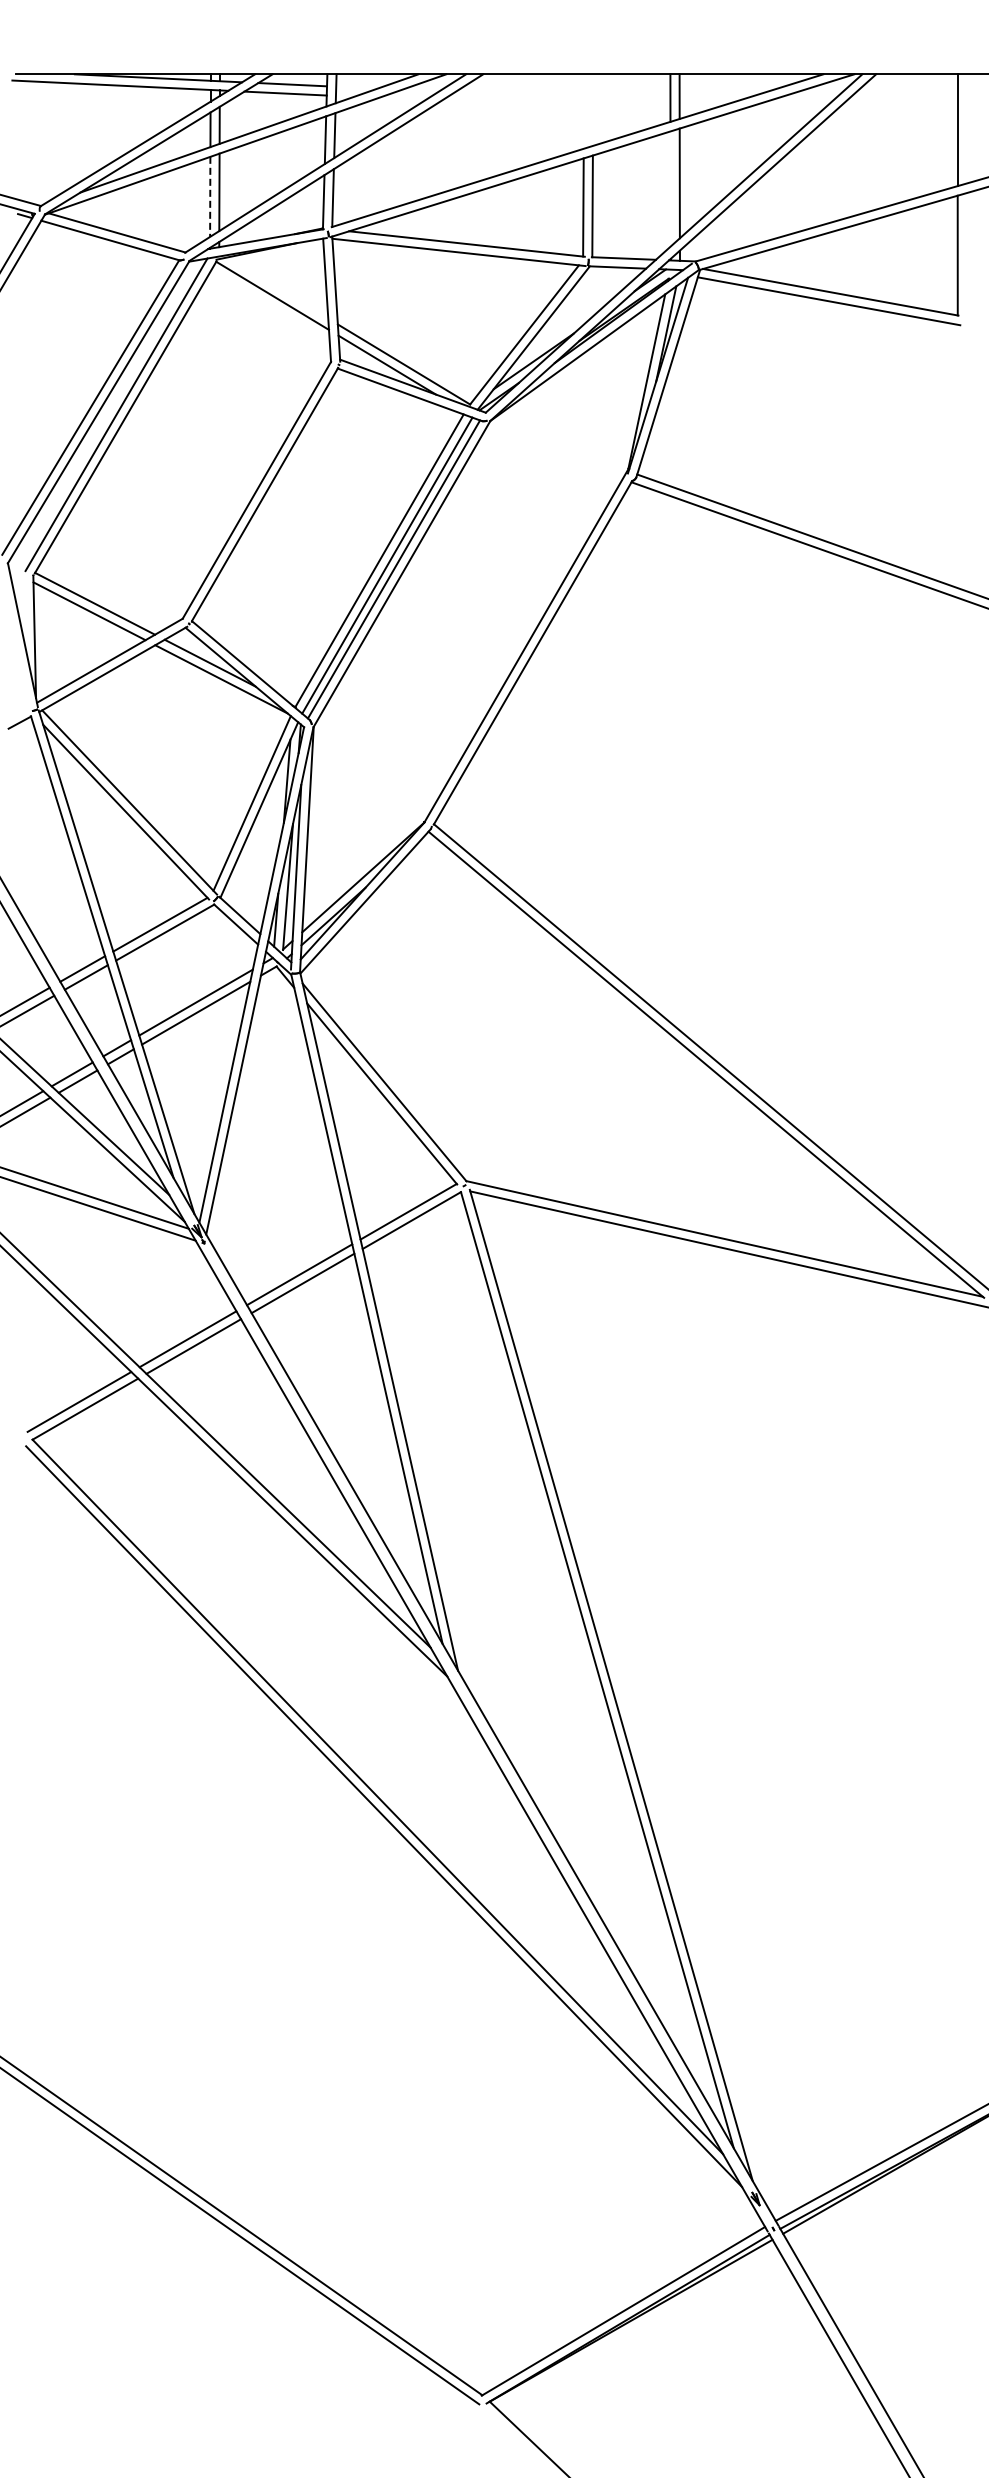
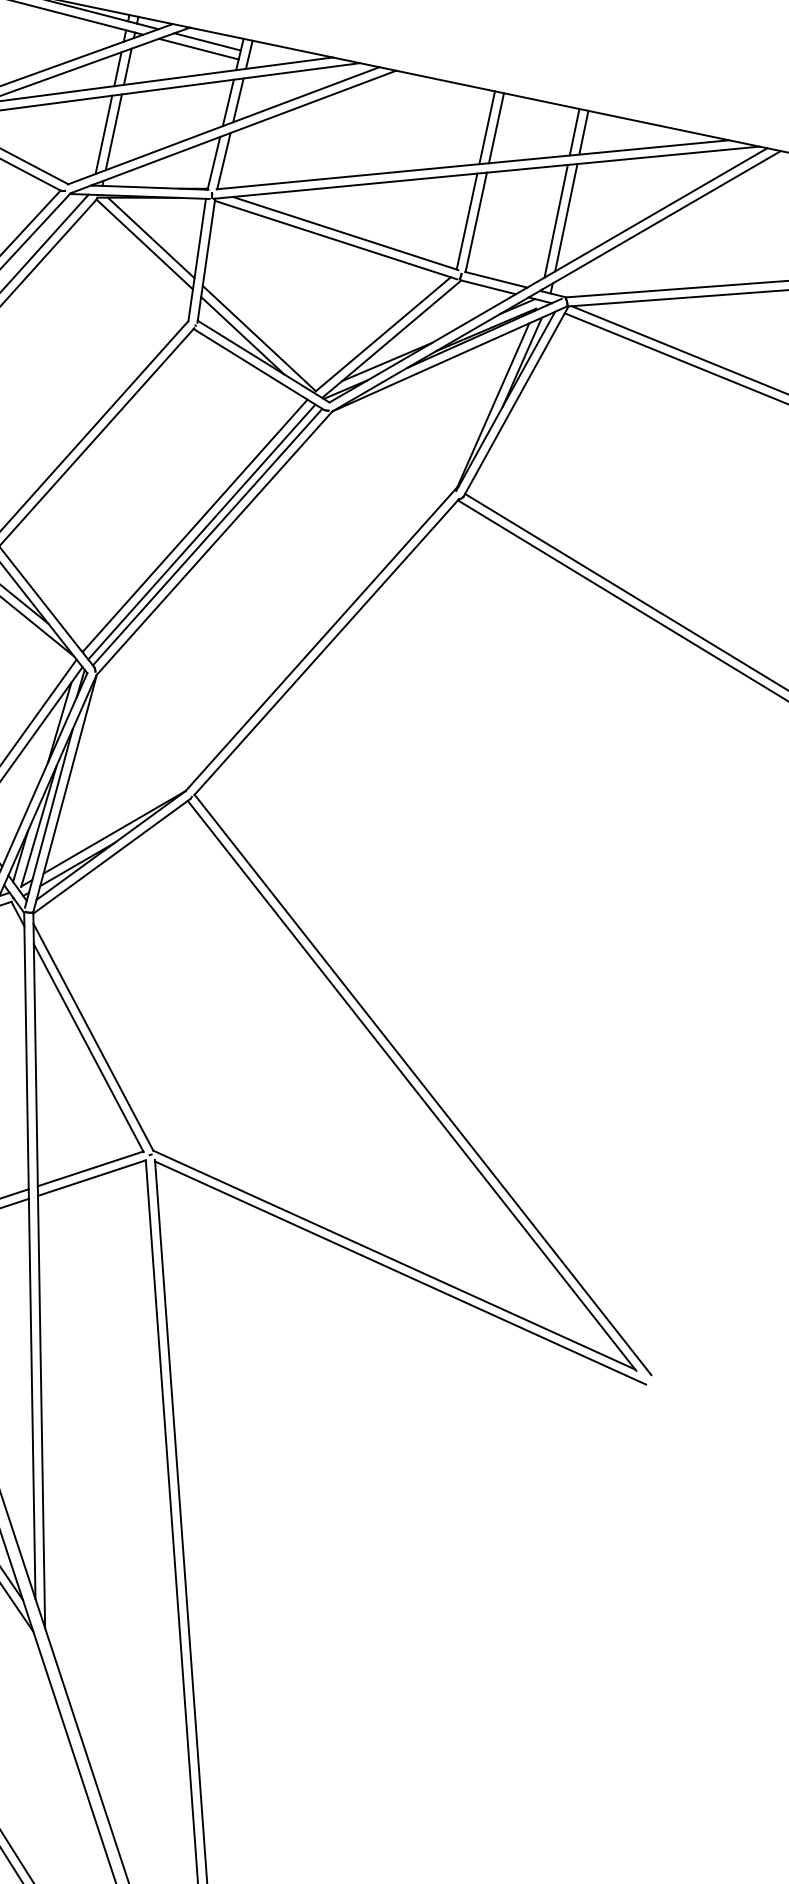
line: (592, 109) -> (495, 127), added
line: (583, 111) -> (486, 127), added
line: (670, 188) -> (556, 220), added
line: (210, 197) -> (104, 135), dashed -> solid
line: (277, 287) -> (151, 237), added

